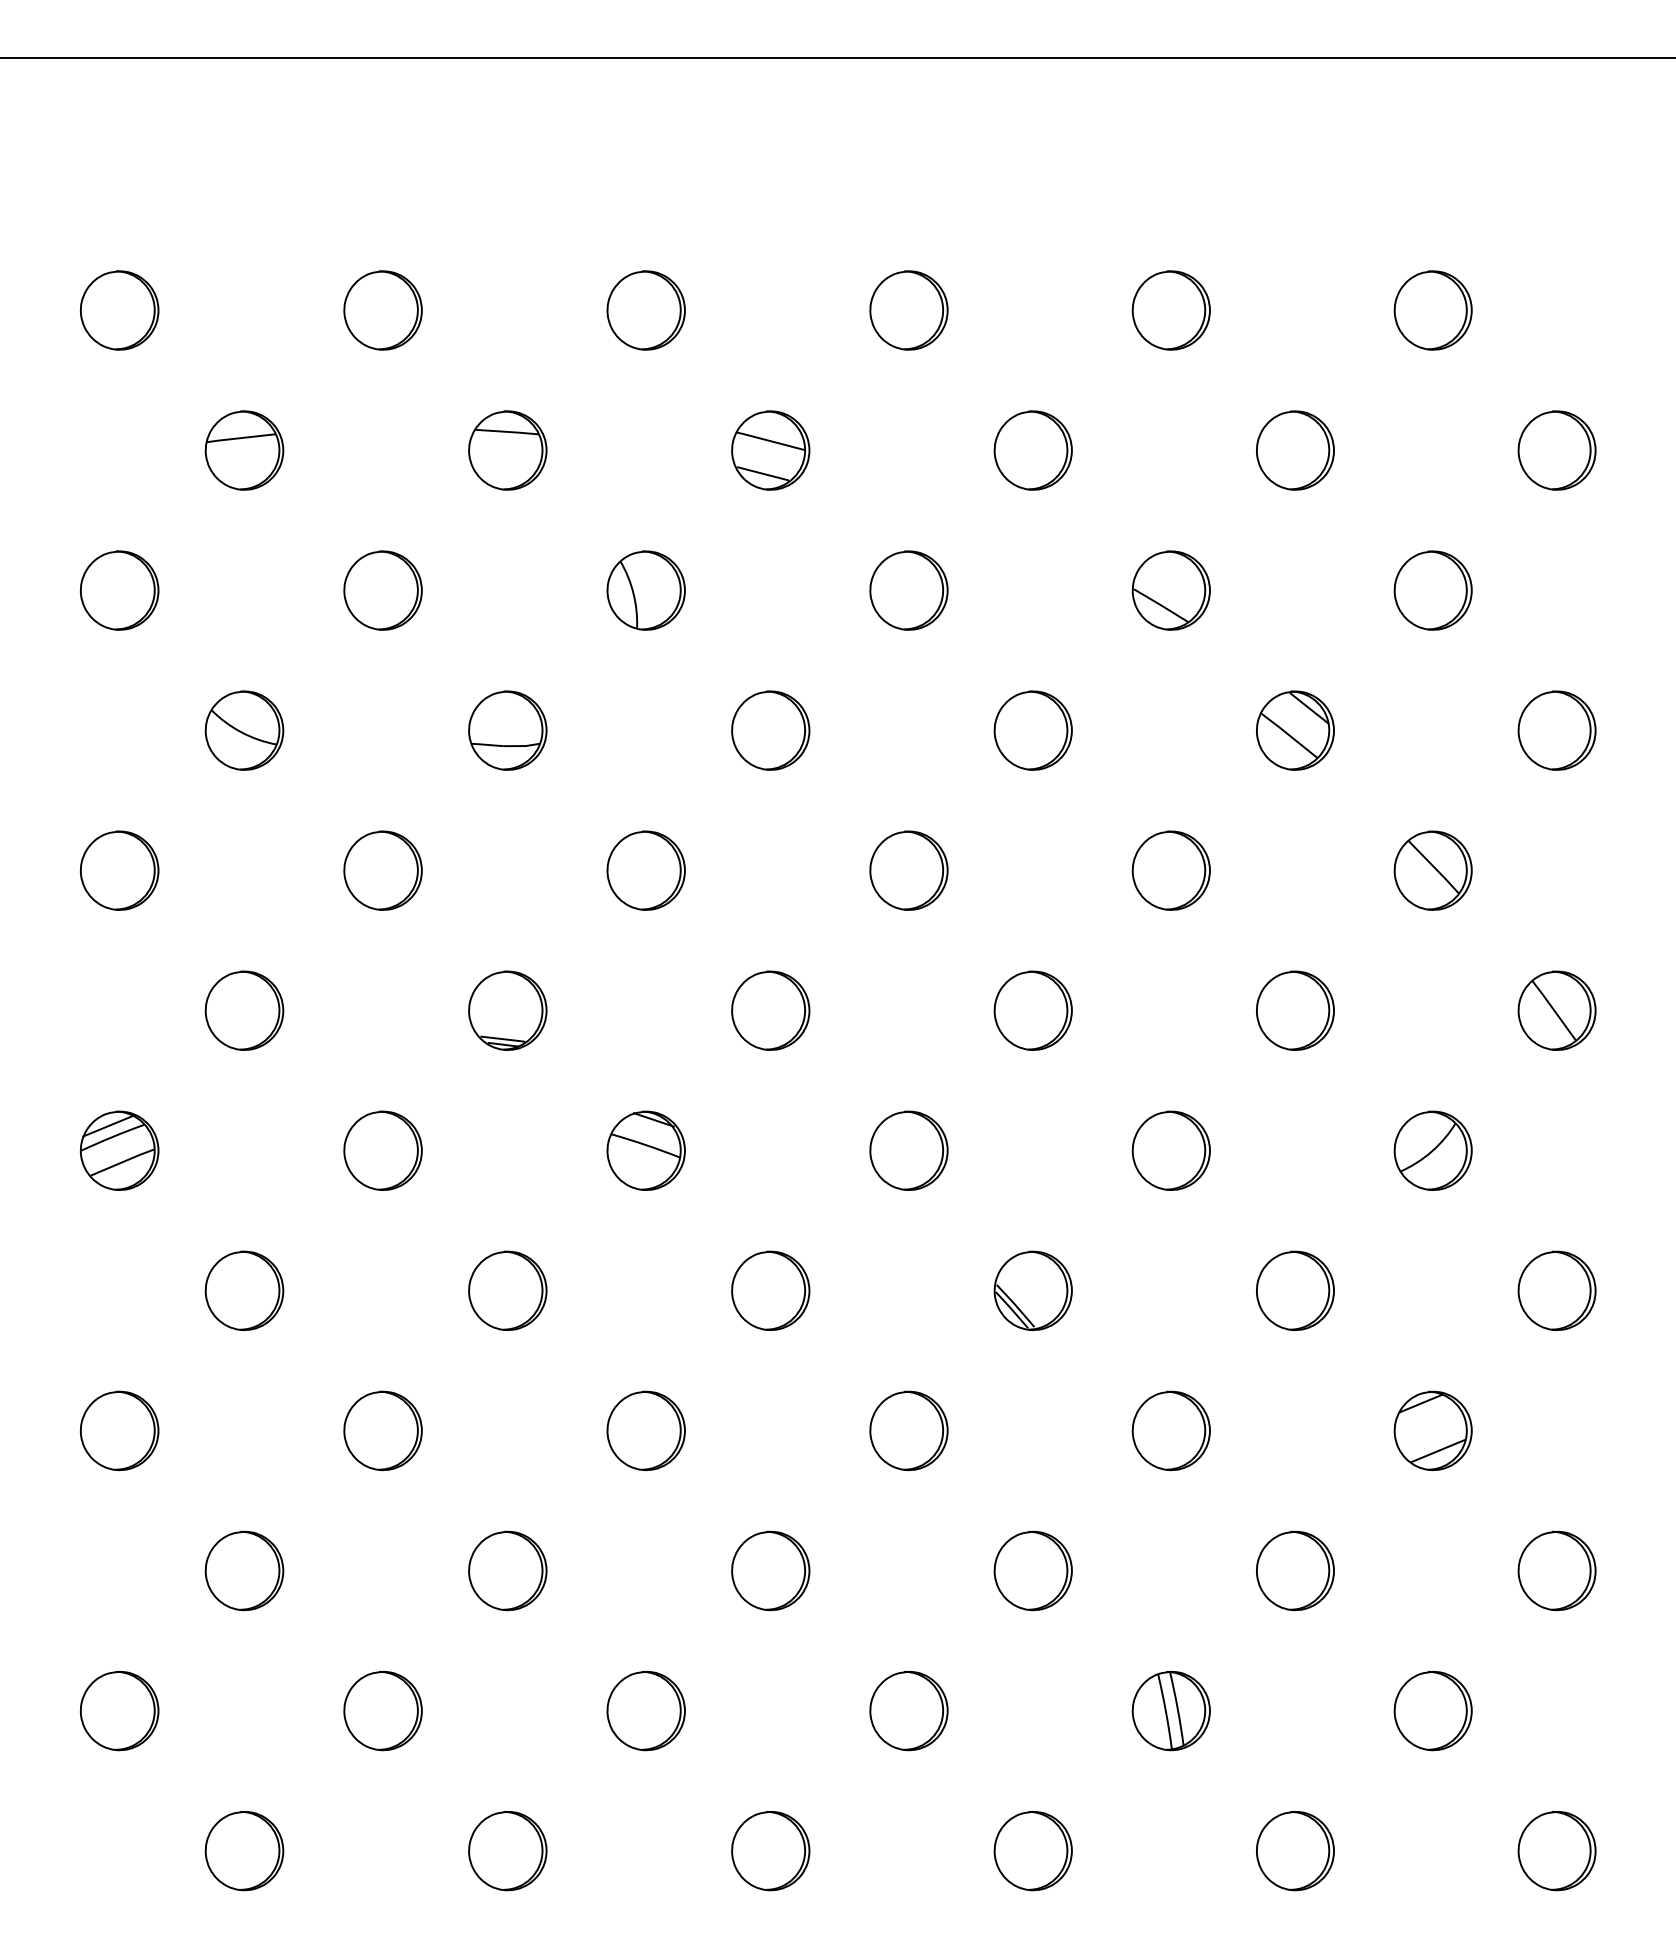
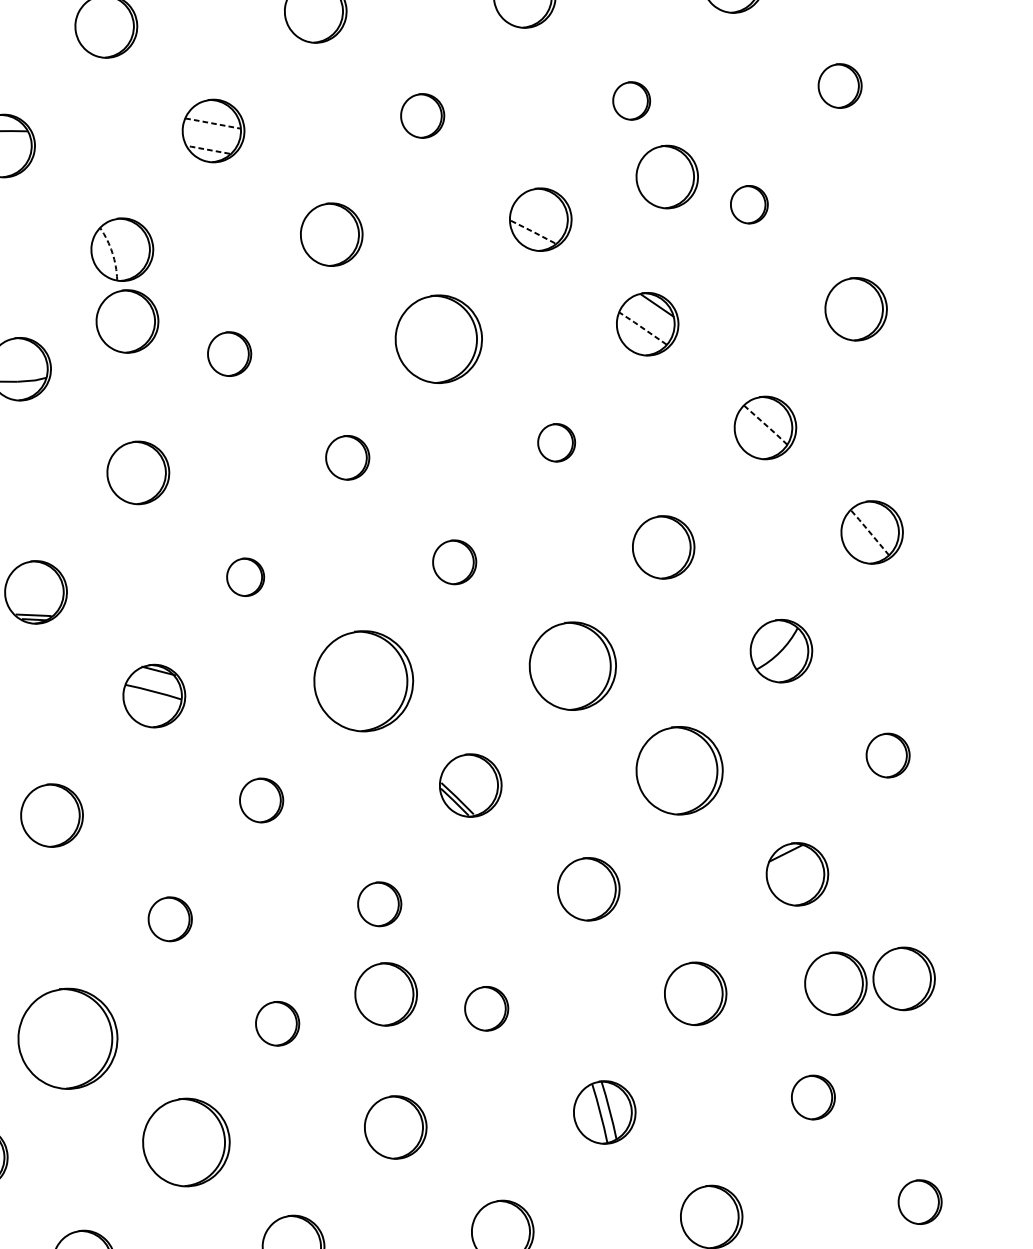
line: (770, 441) -> (212, 123), solid -> dashed
part: (1032, 450) -> (422, 115), size x0.7
part: (1295, 450) -> (631, 100), size x0.6
part: (1556, 450) -> (839, 86), size x0.7
line: (762, 473) -> (208, 149), solid -> dashed
part: (1332, 548) -> (666, 176), added
part: (1432, 590) -> (748, 204), size x0.6
arc: (633, 593) -> (112, 252), solid -> dashed
line: (1161, 605) -> (533, 232), solid -> dashed
part: (645, 680) -> (126, 321), added
part: (770, 730) -> (229, 354), size x0.7
part: (1032, 730) -> (438, 339), size x1.4
line: (1288, 735) -> (642, 328), solid -> dashed
line: (1434, 867) -> (766, 425), solid -> dashed
part: (908, 870) -> (347, 457), size x0.7
part: (1170, 870) -> (556, 442), size x0.6
part: (770, 1010) -> (245, 577), size x0.6
part: (1032, 1010) -> (454, 562), size x0.7
line: (1554, 1010) -> (870, 532), solid -> dashed
part: (908, 1150) -> (363, 680), size x1.6
part: (1170, 1150) -> (572, 665), size x1.4
part: (770, 1290) -> (261, 800), size x0.7
part: (1295, 1290) -> (679, 770), size x1.4
part: (1556, 1290) -> (887, 755), size x0.7
part: (645, 1430) -> (169, 919), size x0.7
part: (908, 1430) -> (379, 903), size x0.7
line: (1438, 1450) -> (802, 889), removed
part: (908, 1544) -> (385, 994), added
part: (507, 1570) -> (67, 1038), size x1.6
part: (770, 1570) -> (277, 1023), size x0.7
part: (1032, 1570) -> (486, 1008), size x0.7
part: (1471, 1570) -> (835, 983), added
part: (645, 1710) -> (185, 1142), size x1.4
part: (1432, 1710) -> (812, 1097), size x0.7
part: (1556, 1851) -> (919, 1202), size x0.7

